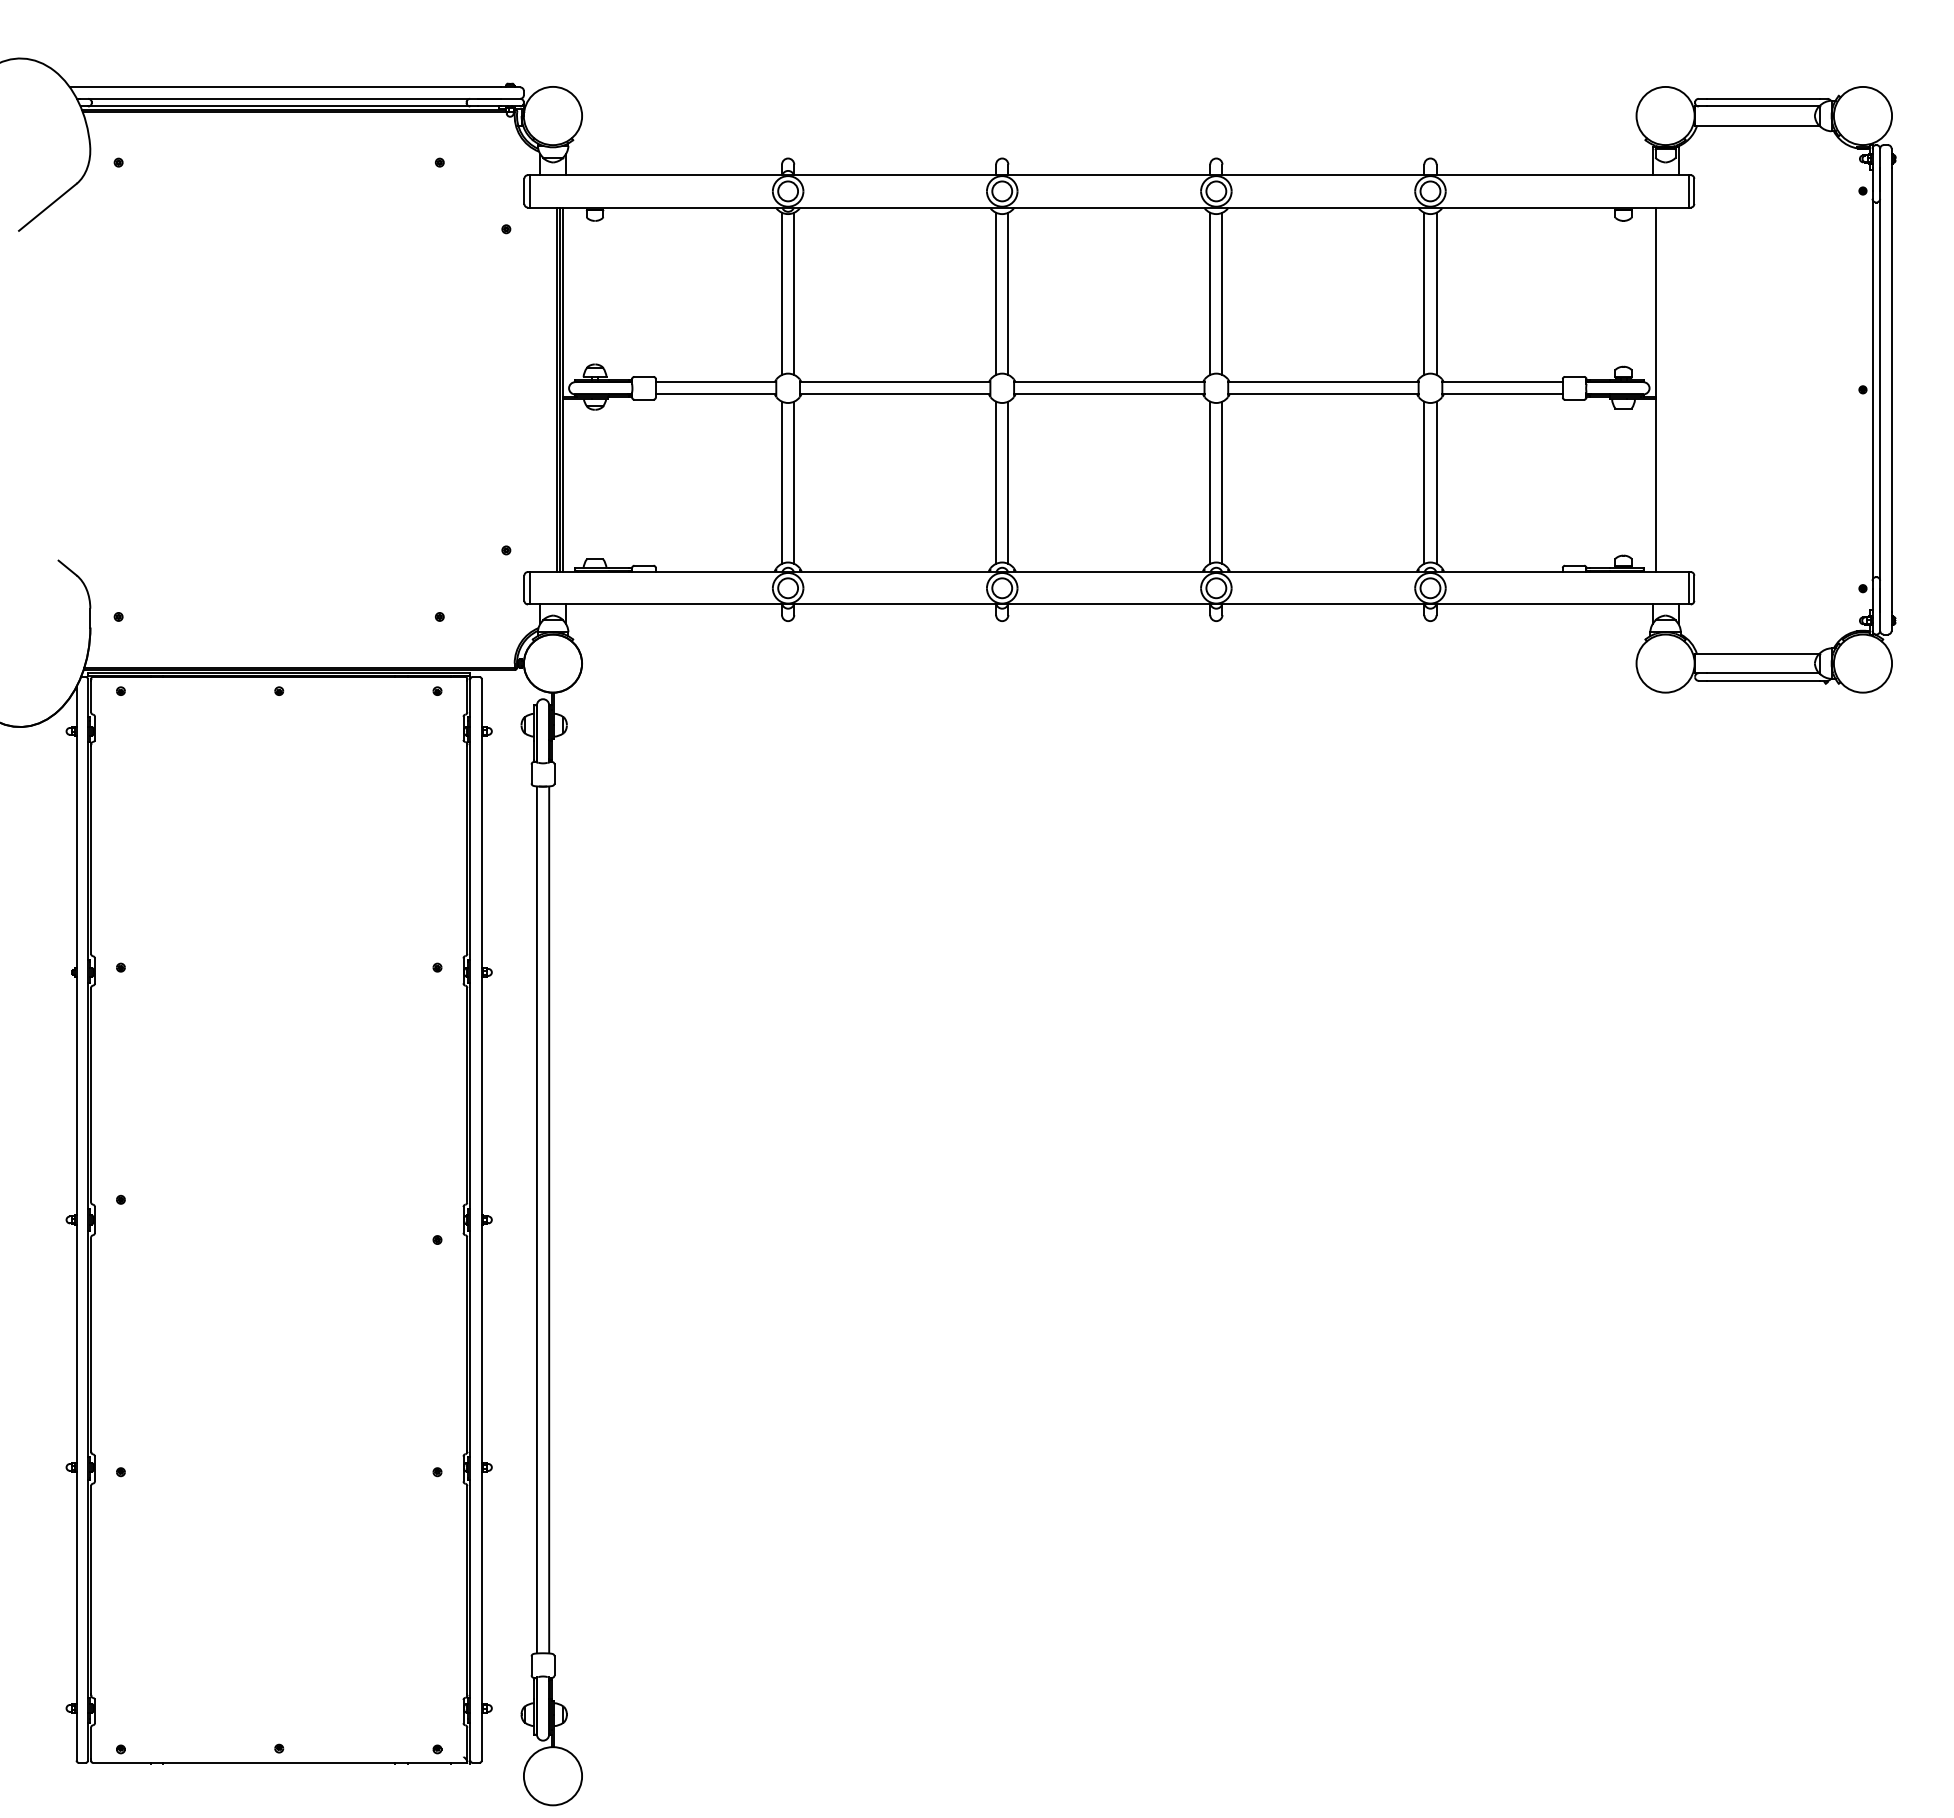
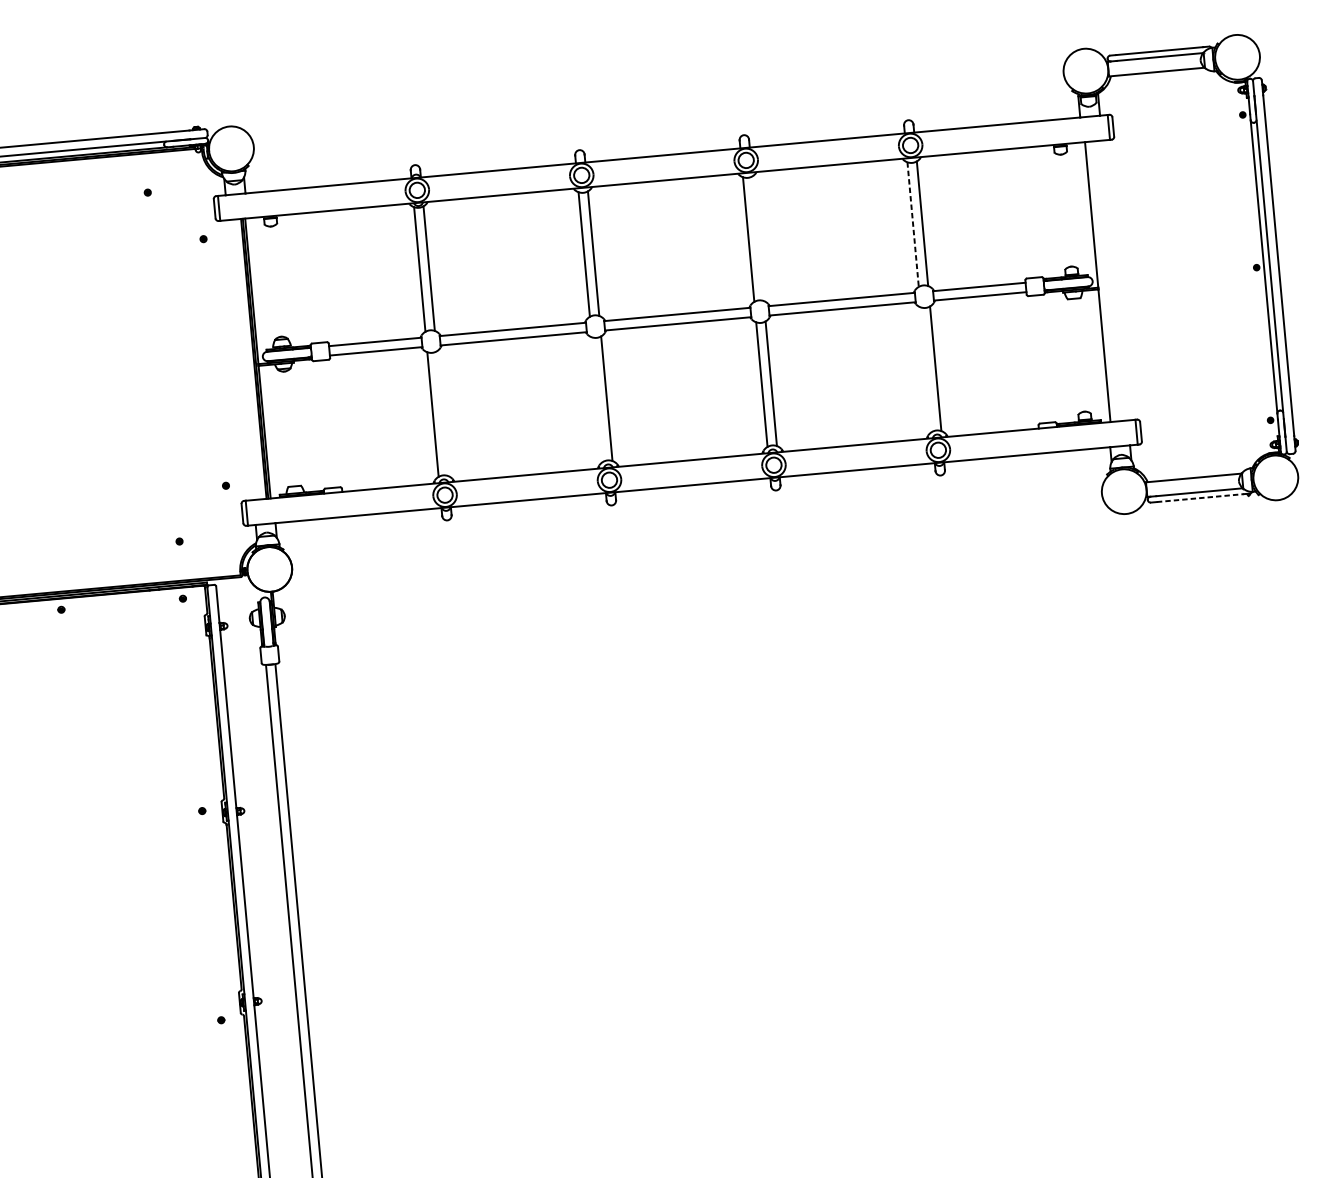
line: (1222, 293) -> (758, 238), removed
line: (1424, 294) -> (913, 225), solid -> dashed
line: (794, 482) -> (442, 413), removed
line: (996, 482) -> (597, 399), removed
line: (1424, 482) -> (926, 369), removed
line: (1763, 680) -> (1200, 497), solid -> dashed

